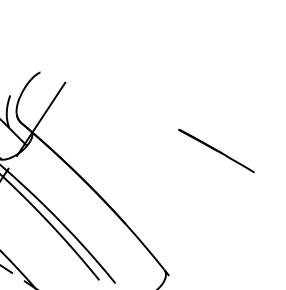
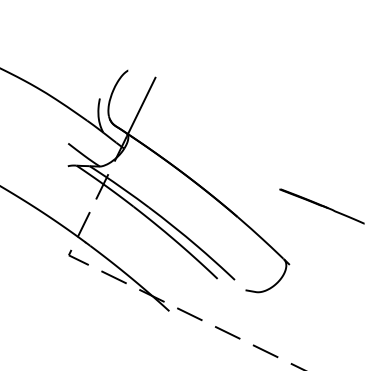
line: (215, 150) -> (321, 206), moved

